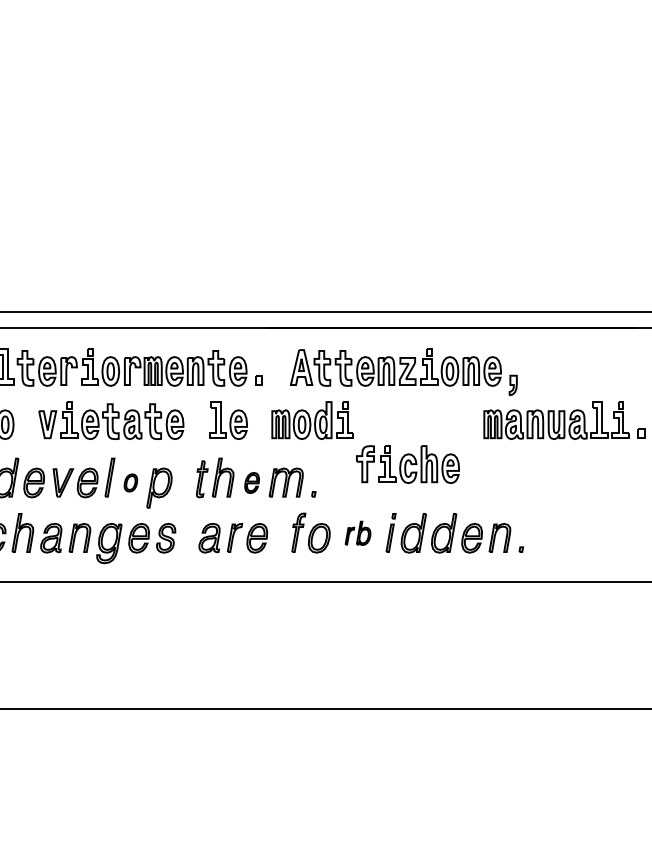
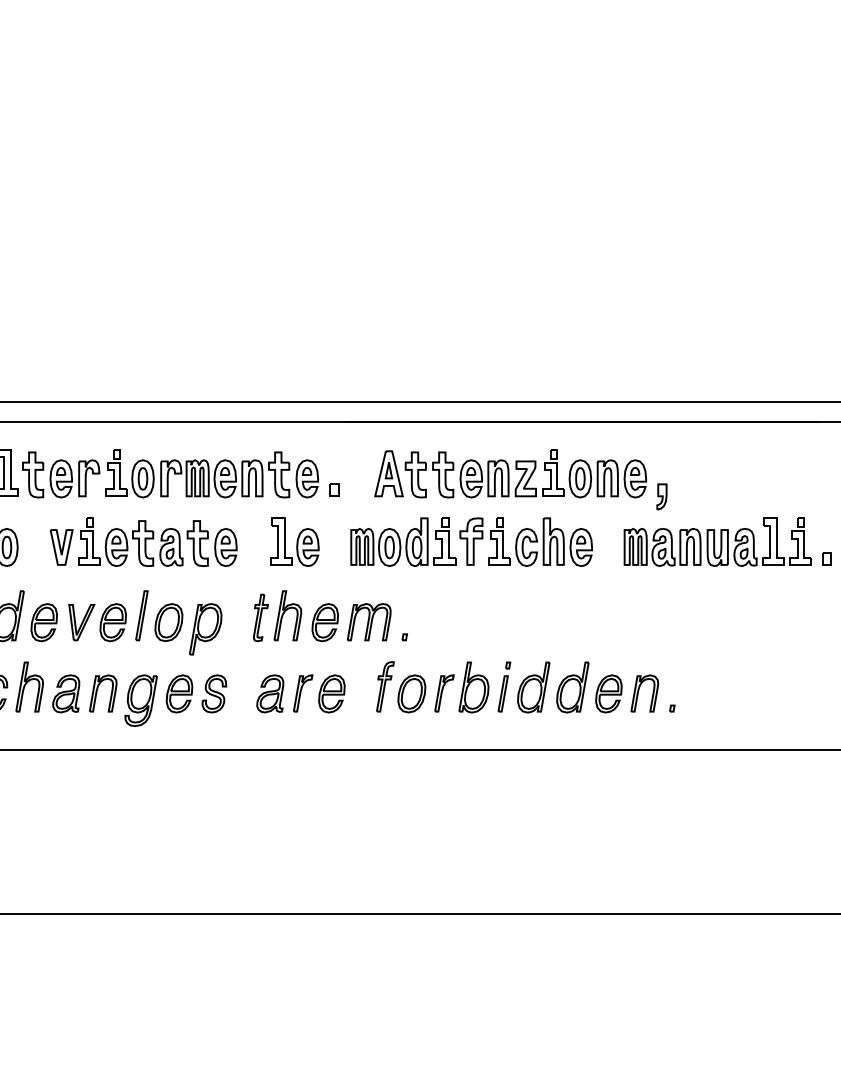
part: (407, 464) -> (525, 542), moved
part: (130, 482) -> (168, 622), size x1.67
part: (251, 482) -> (324, 622), size x1.43
part: (357, 533) -> (461, 687), size x1.67

